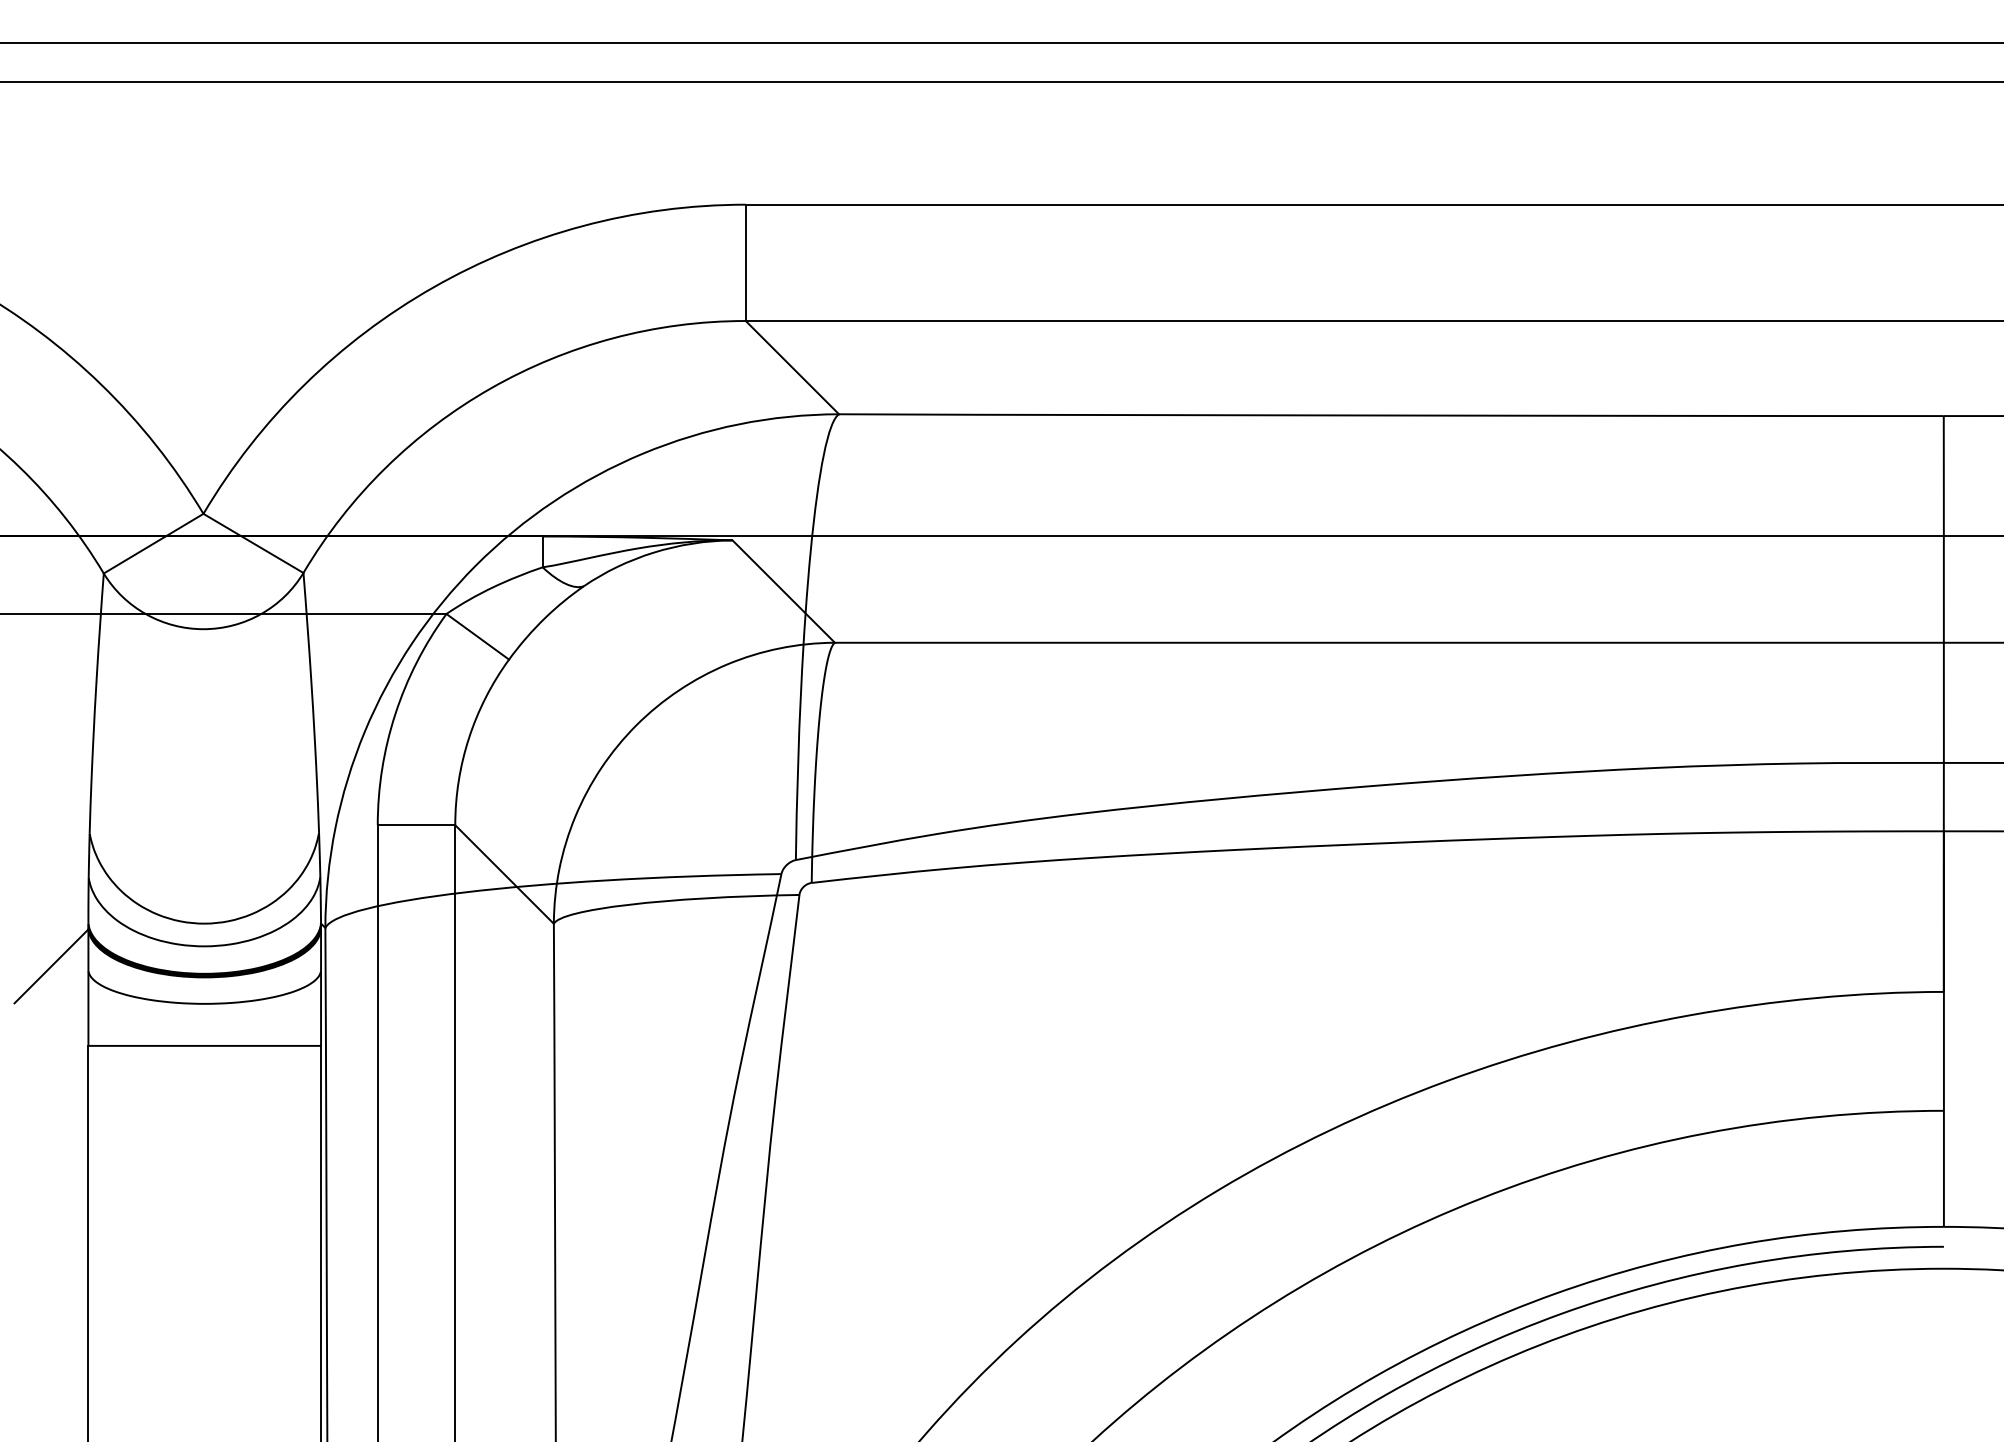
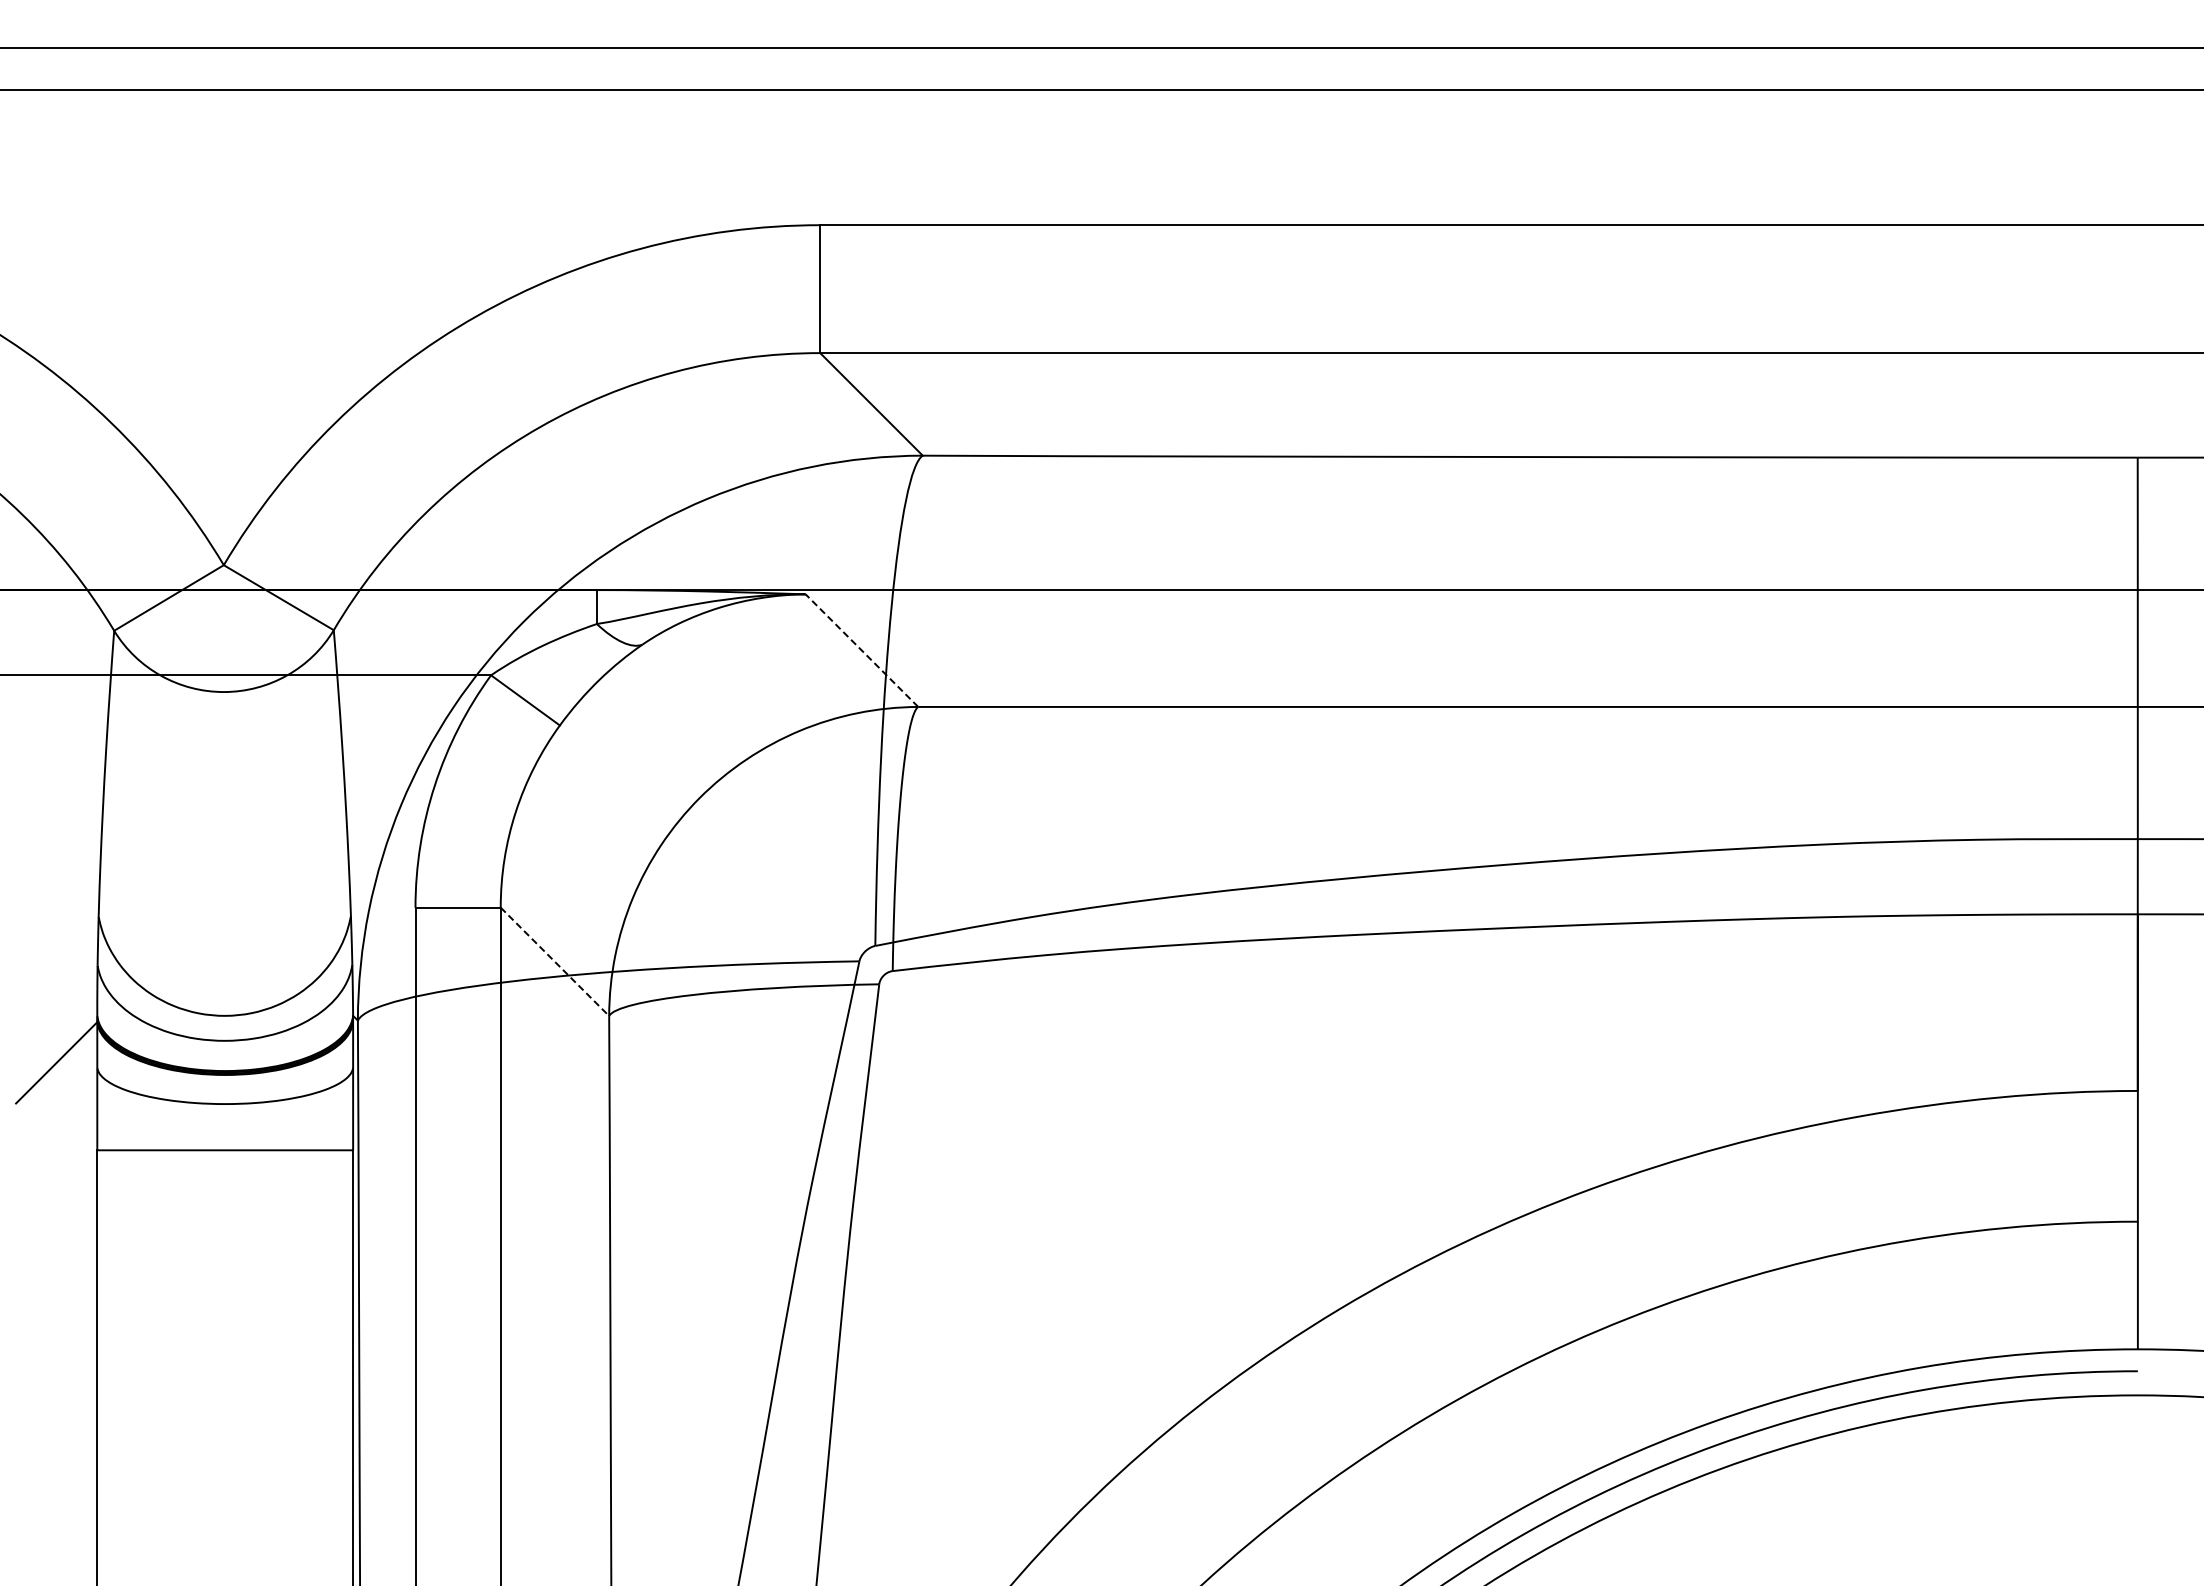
line: (783, 591) -> (861, 650), solid -> dashed
line: (504, 874) -> (554, 961), solid -> dashed

